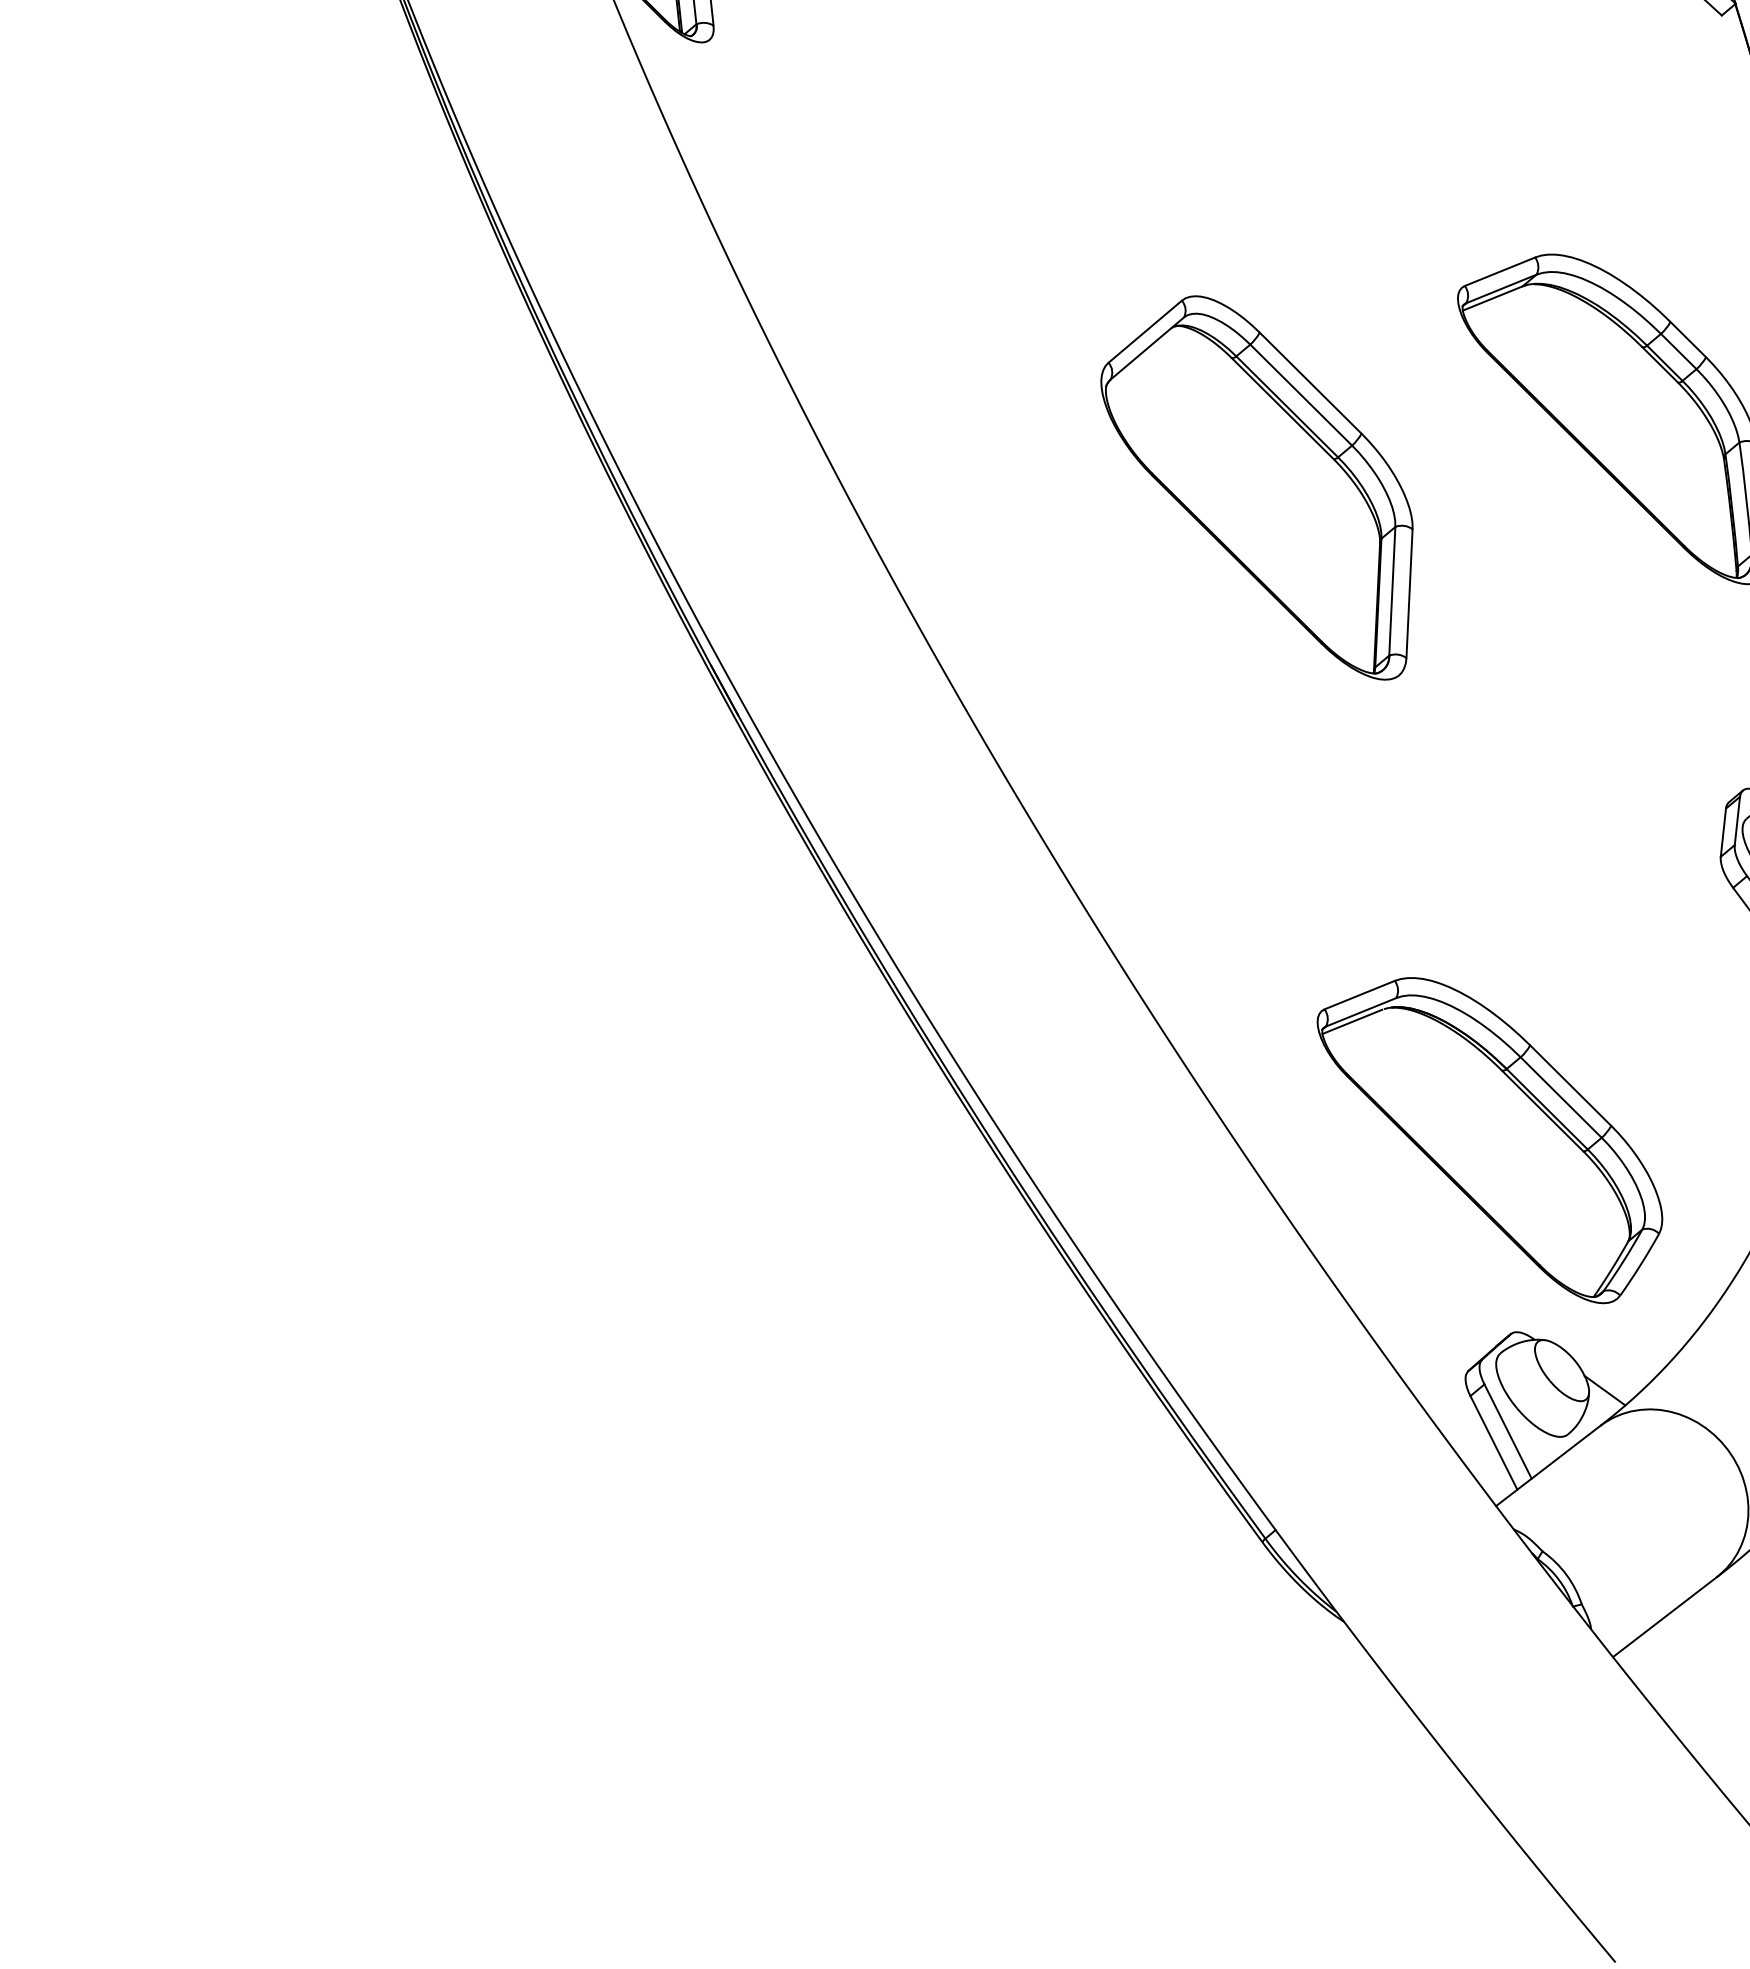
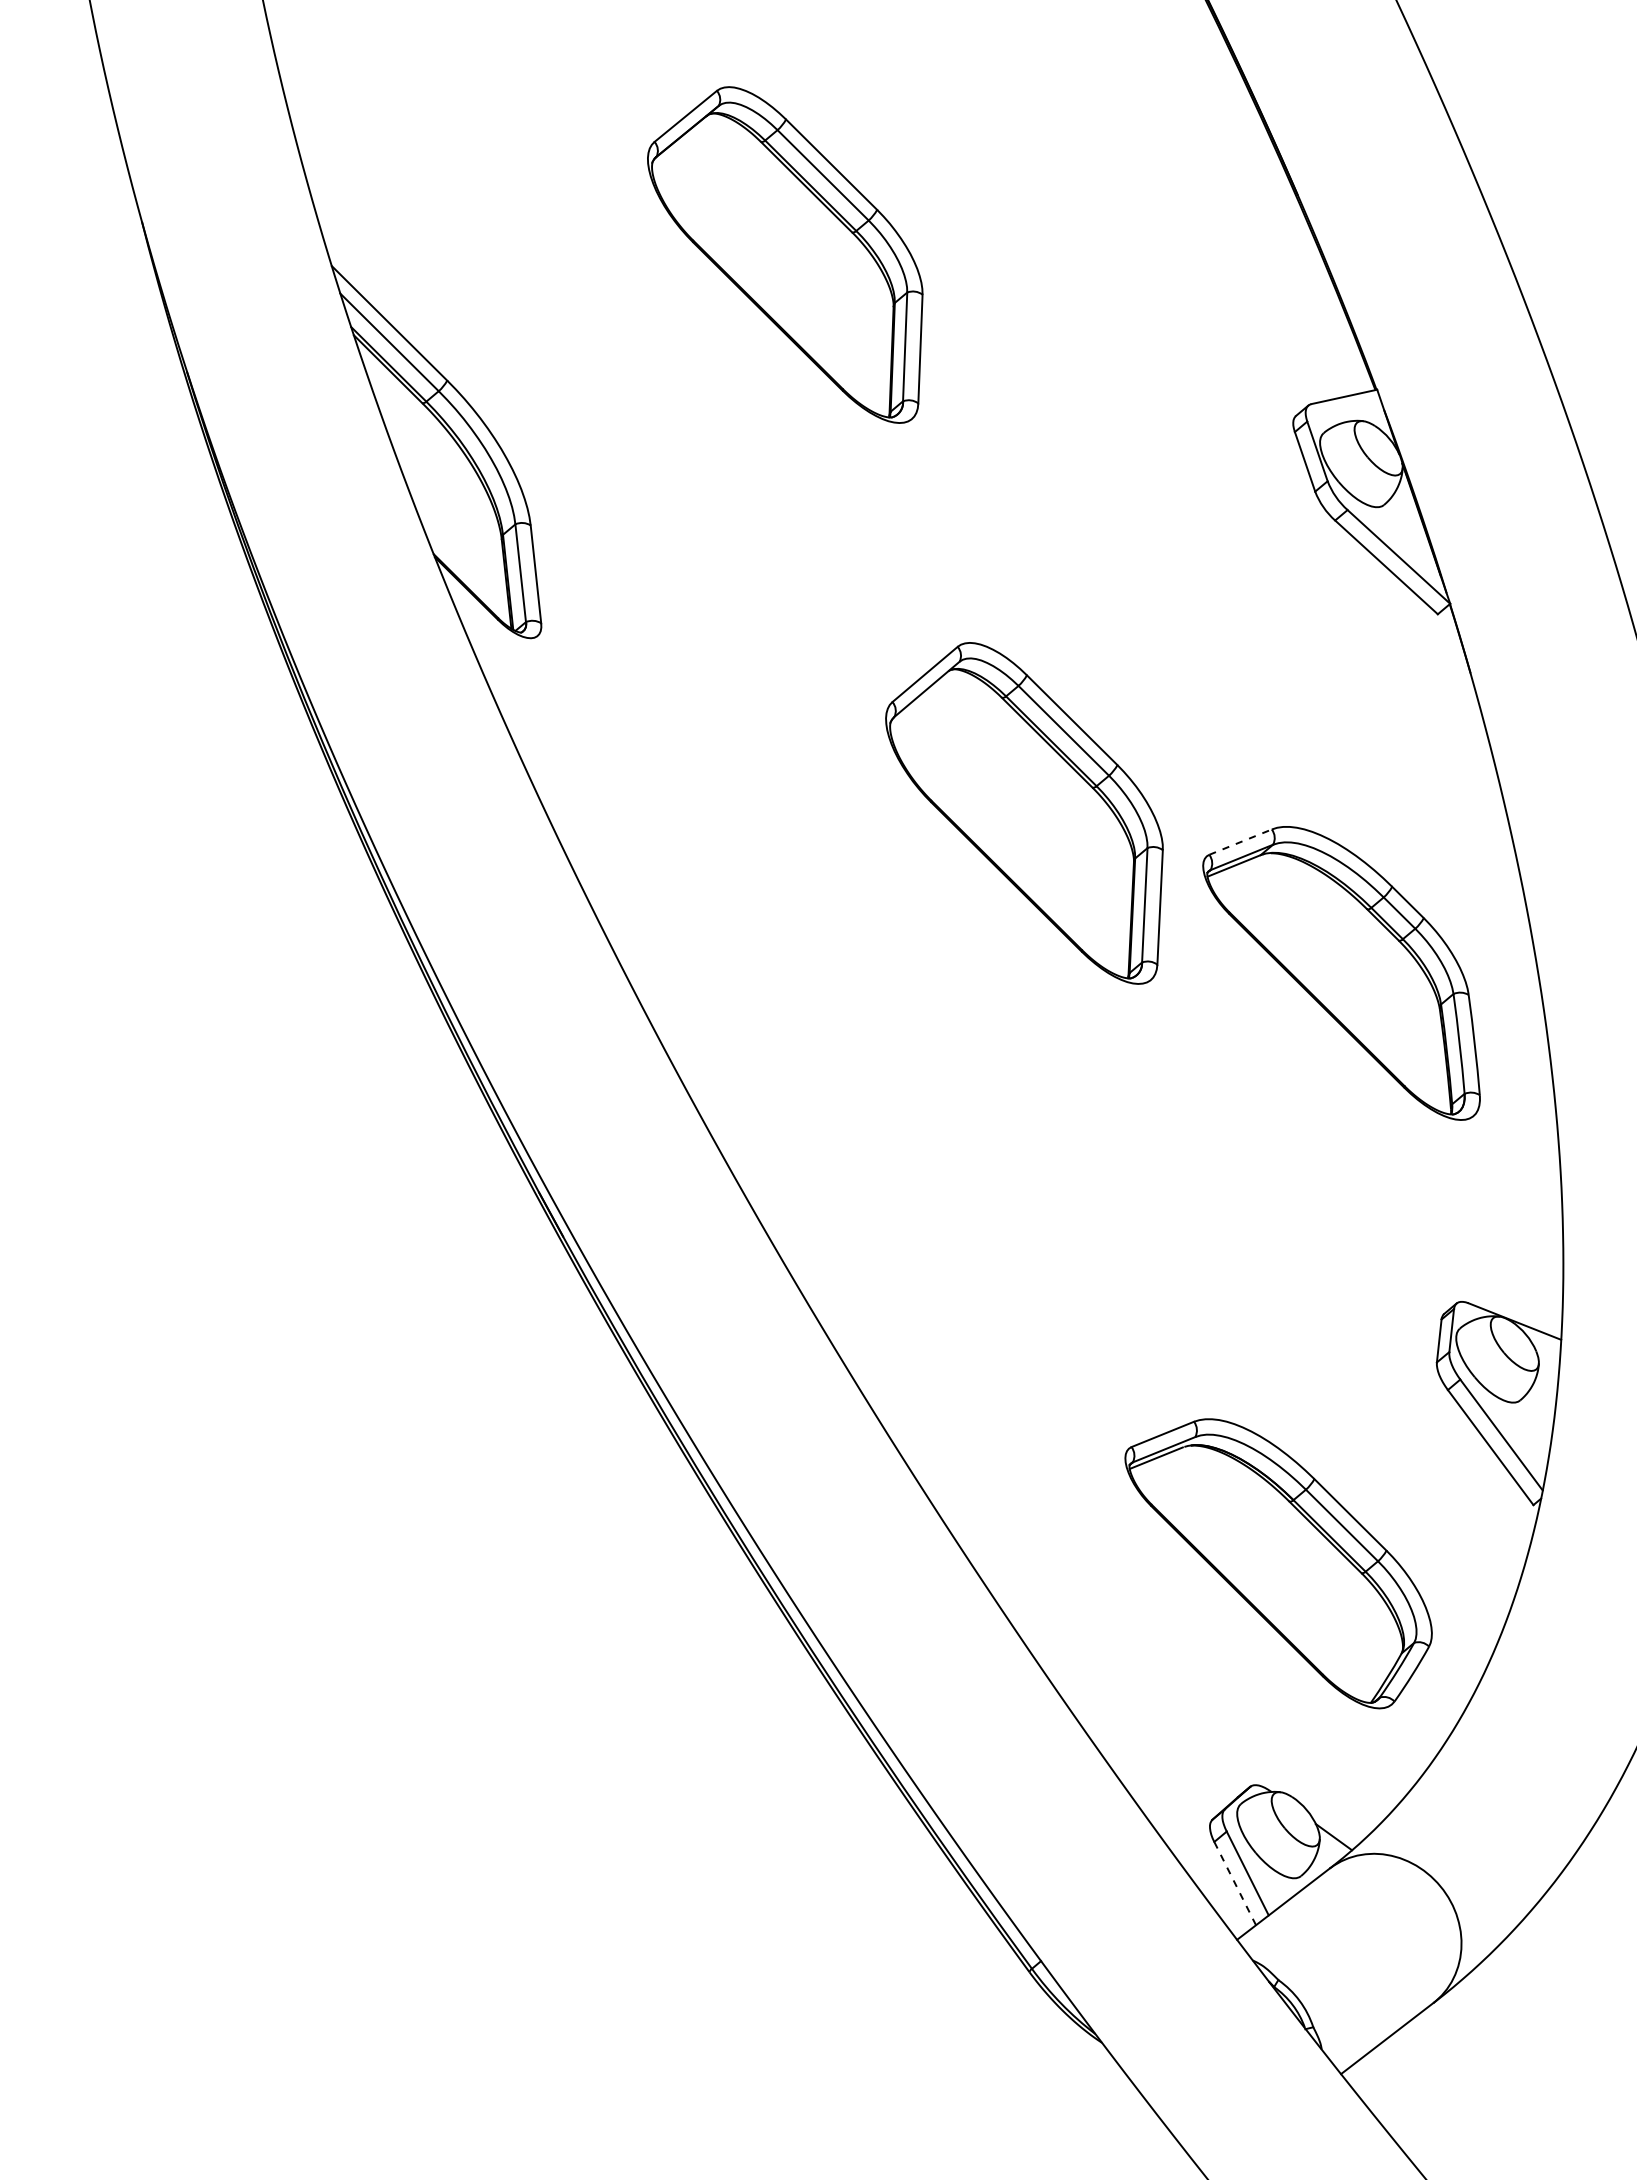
line: (1499, 272) -> (1240, 842), solid -> dashed
part: (1257, 488) -> (1024, 813), moved
part: (1489, 1140) -> (1278, 1563), moved
line: (1494, 1442) -> (1235, 1883), solid -> dashed

